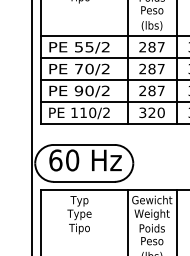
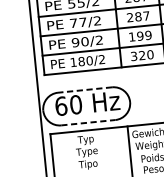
text: (89, 68) -> (82, 21), 70/2 -> 77/2
text: (151, 90) -> (139, 35), 287 -> 199
text: (83, 112) -> (81, 61), 110/2 -> 180/2
line: (84, 144) -> (85, 89), solid -> dashed
line: (84, 181) -> (88, 122), solid -> dashed

